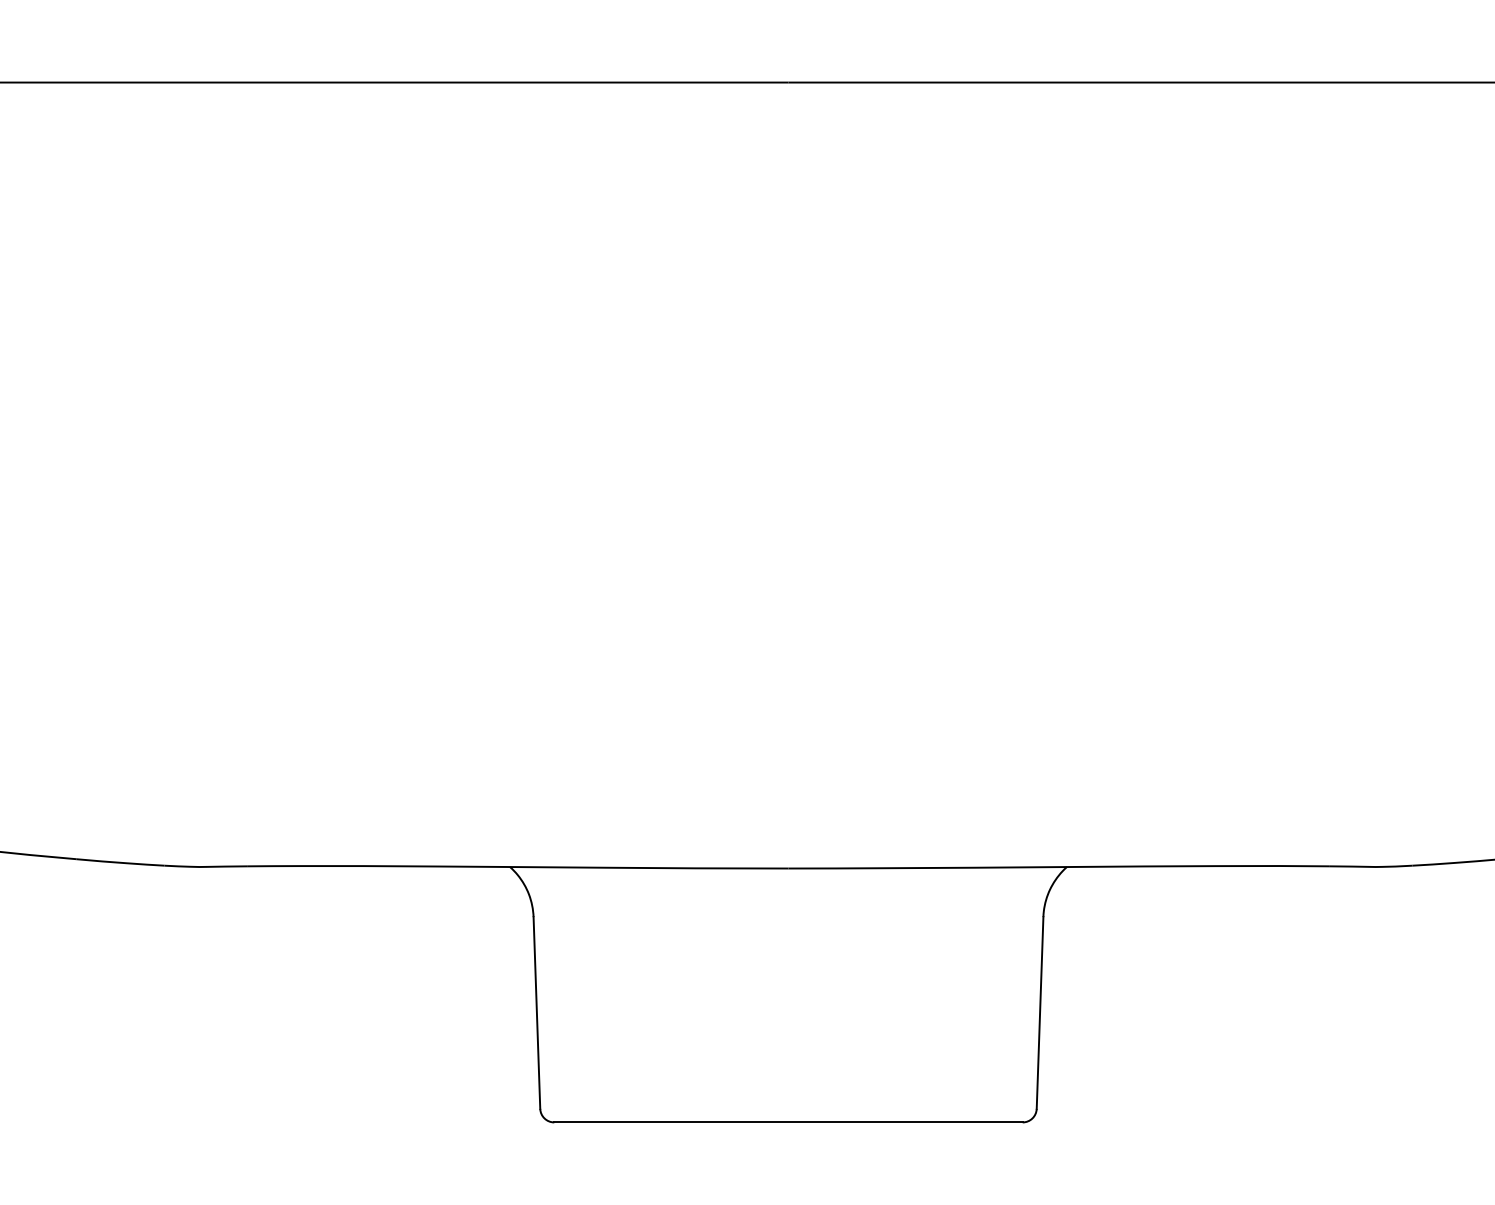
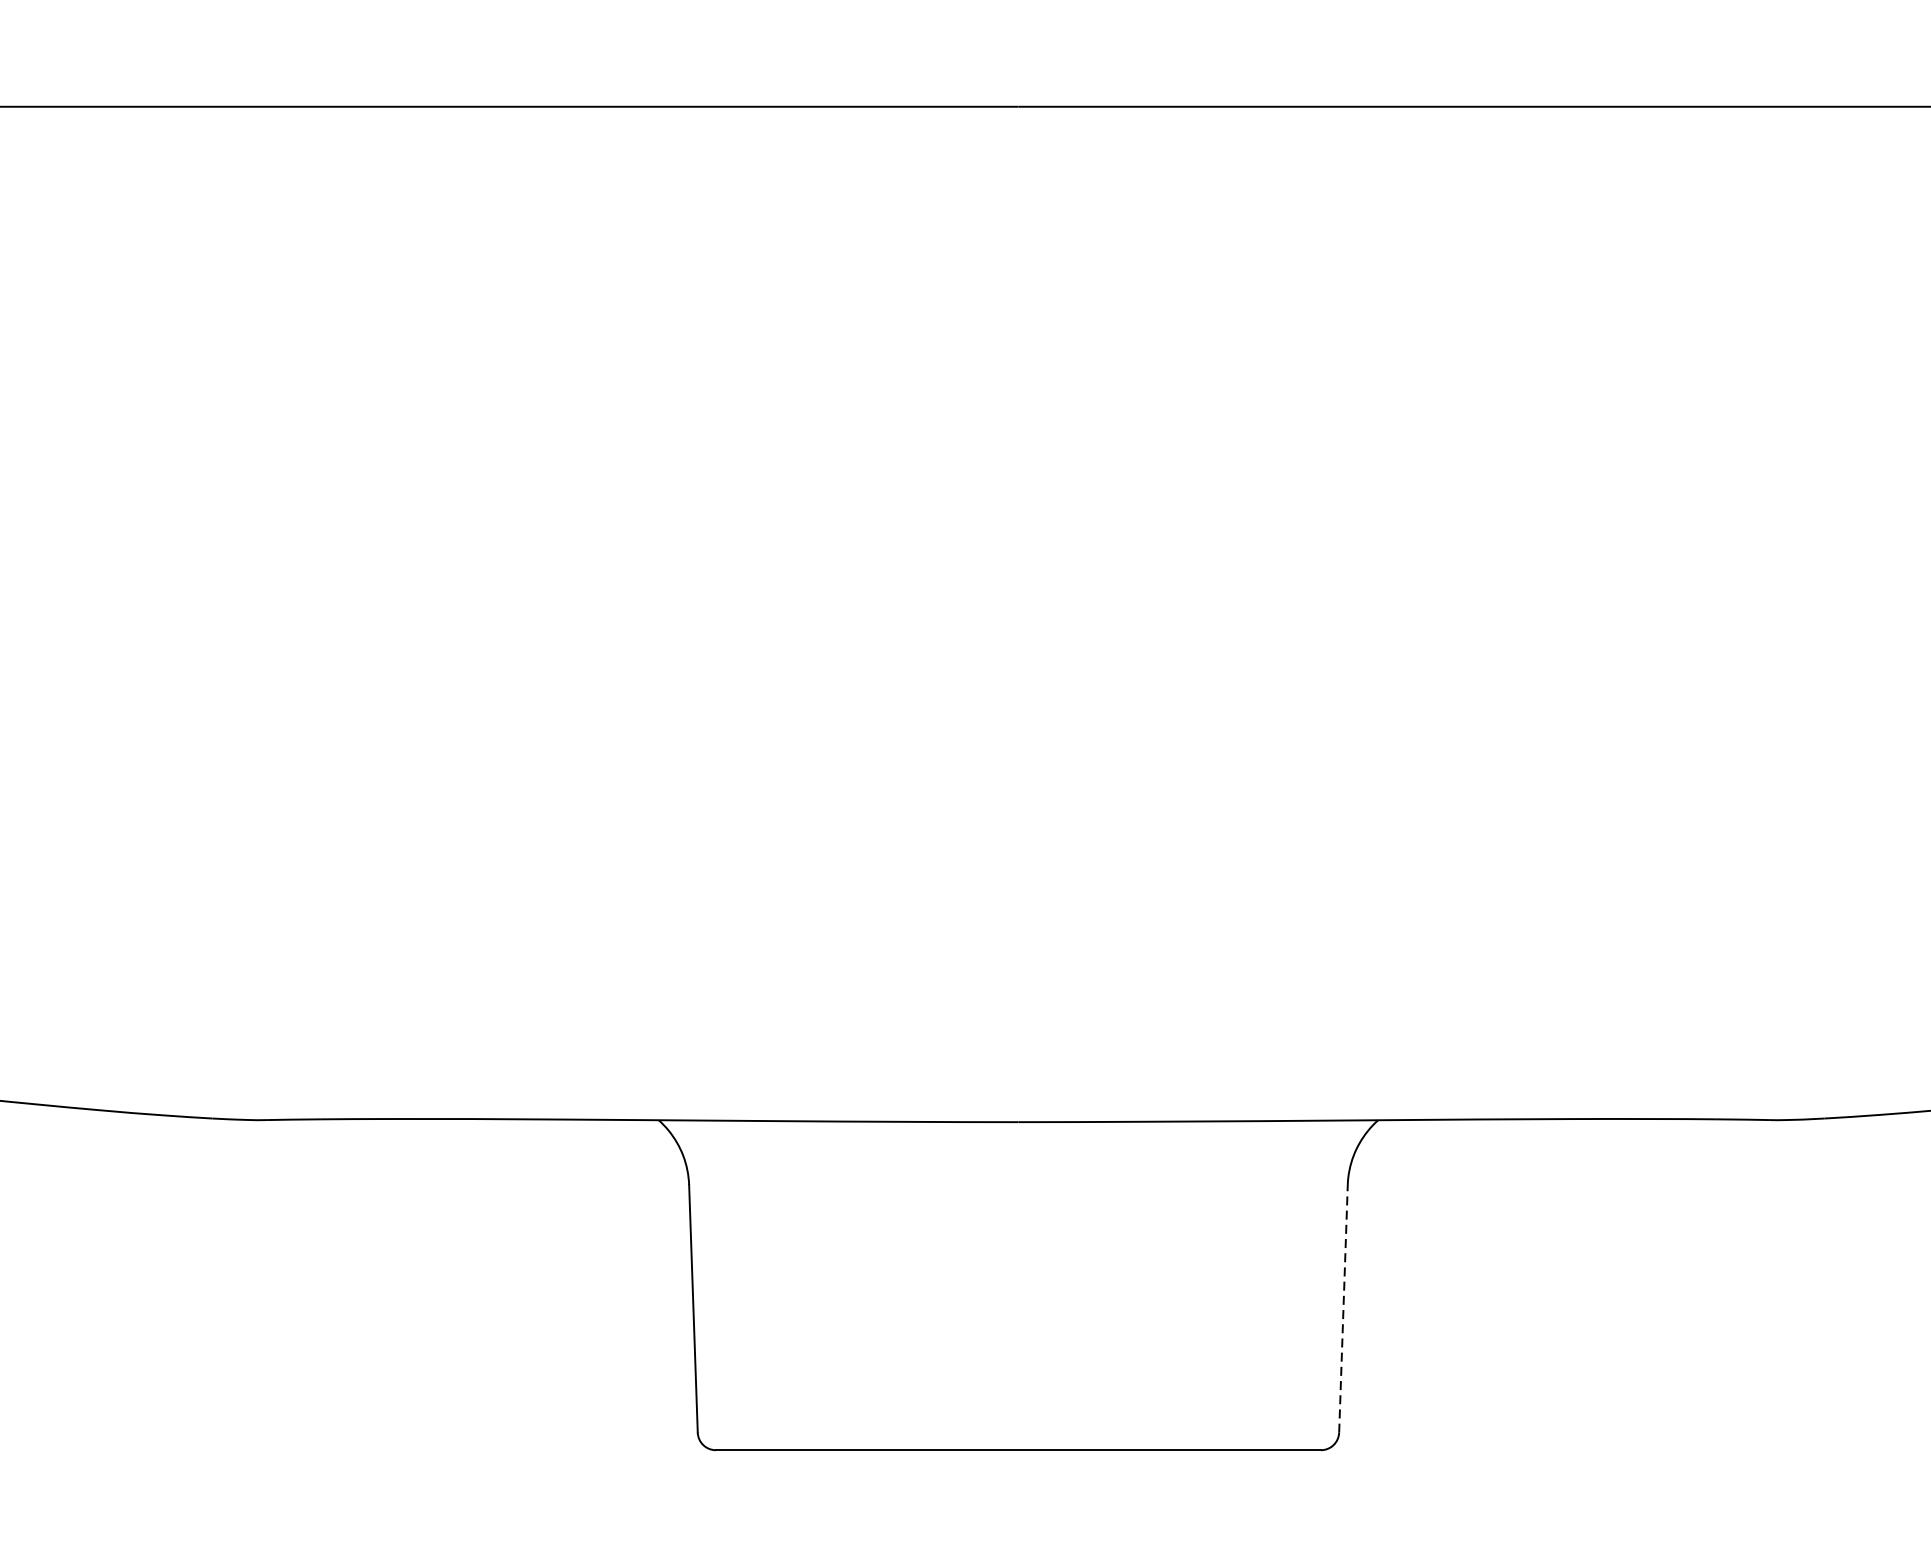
line: (1040, 1013) -> (1344, 1309), solid -> dashed

